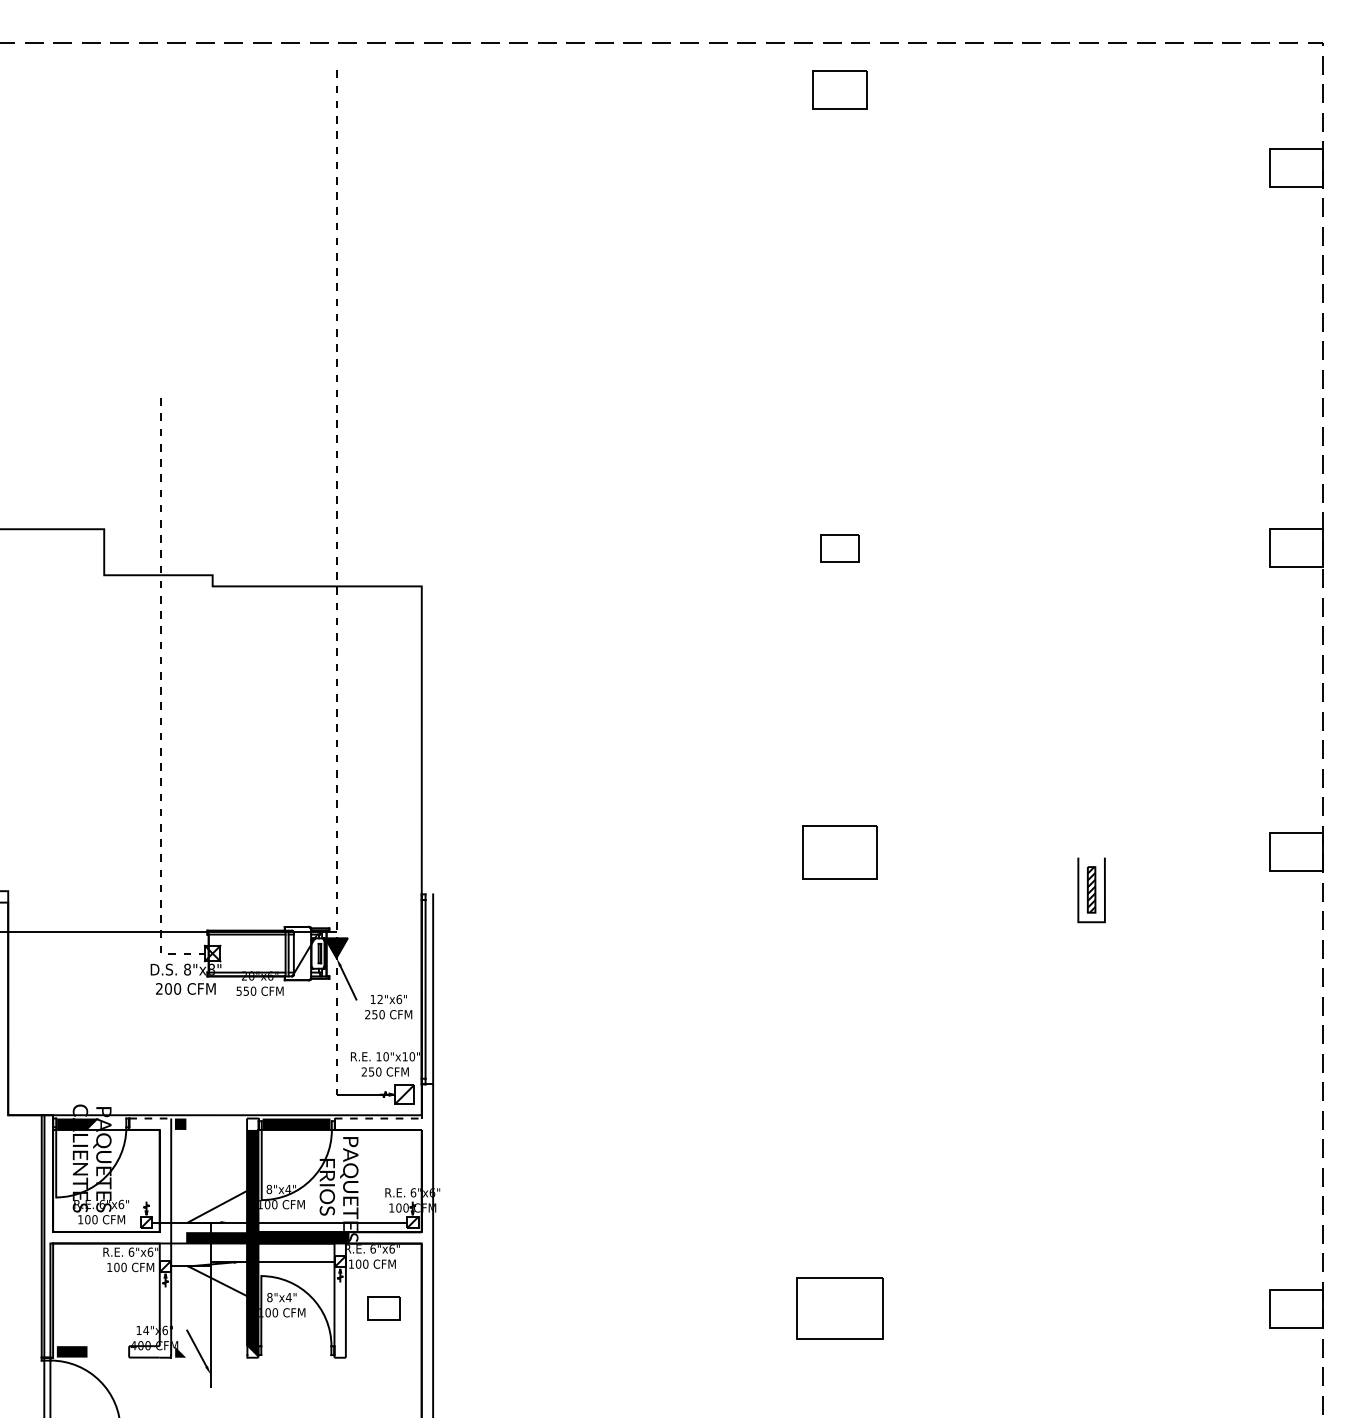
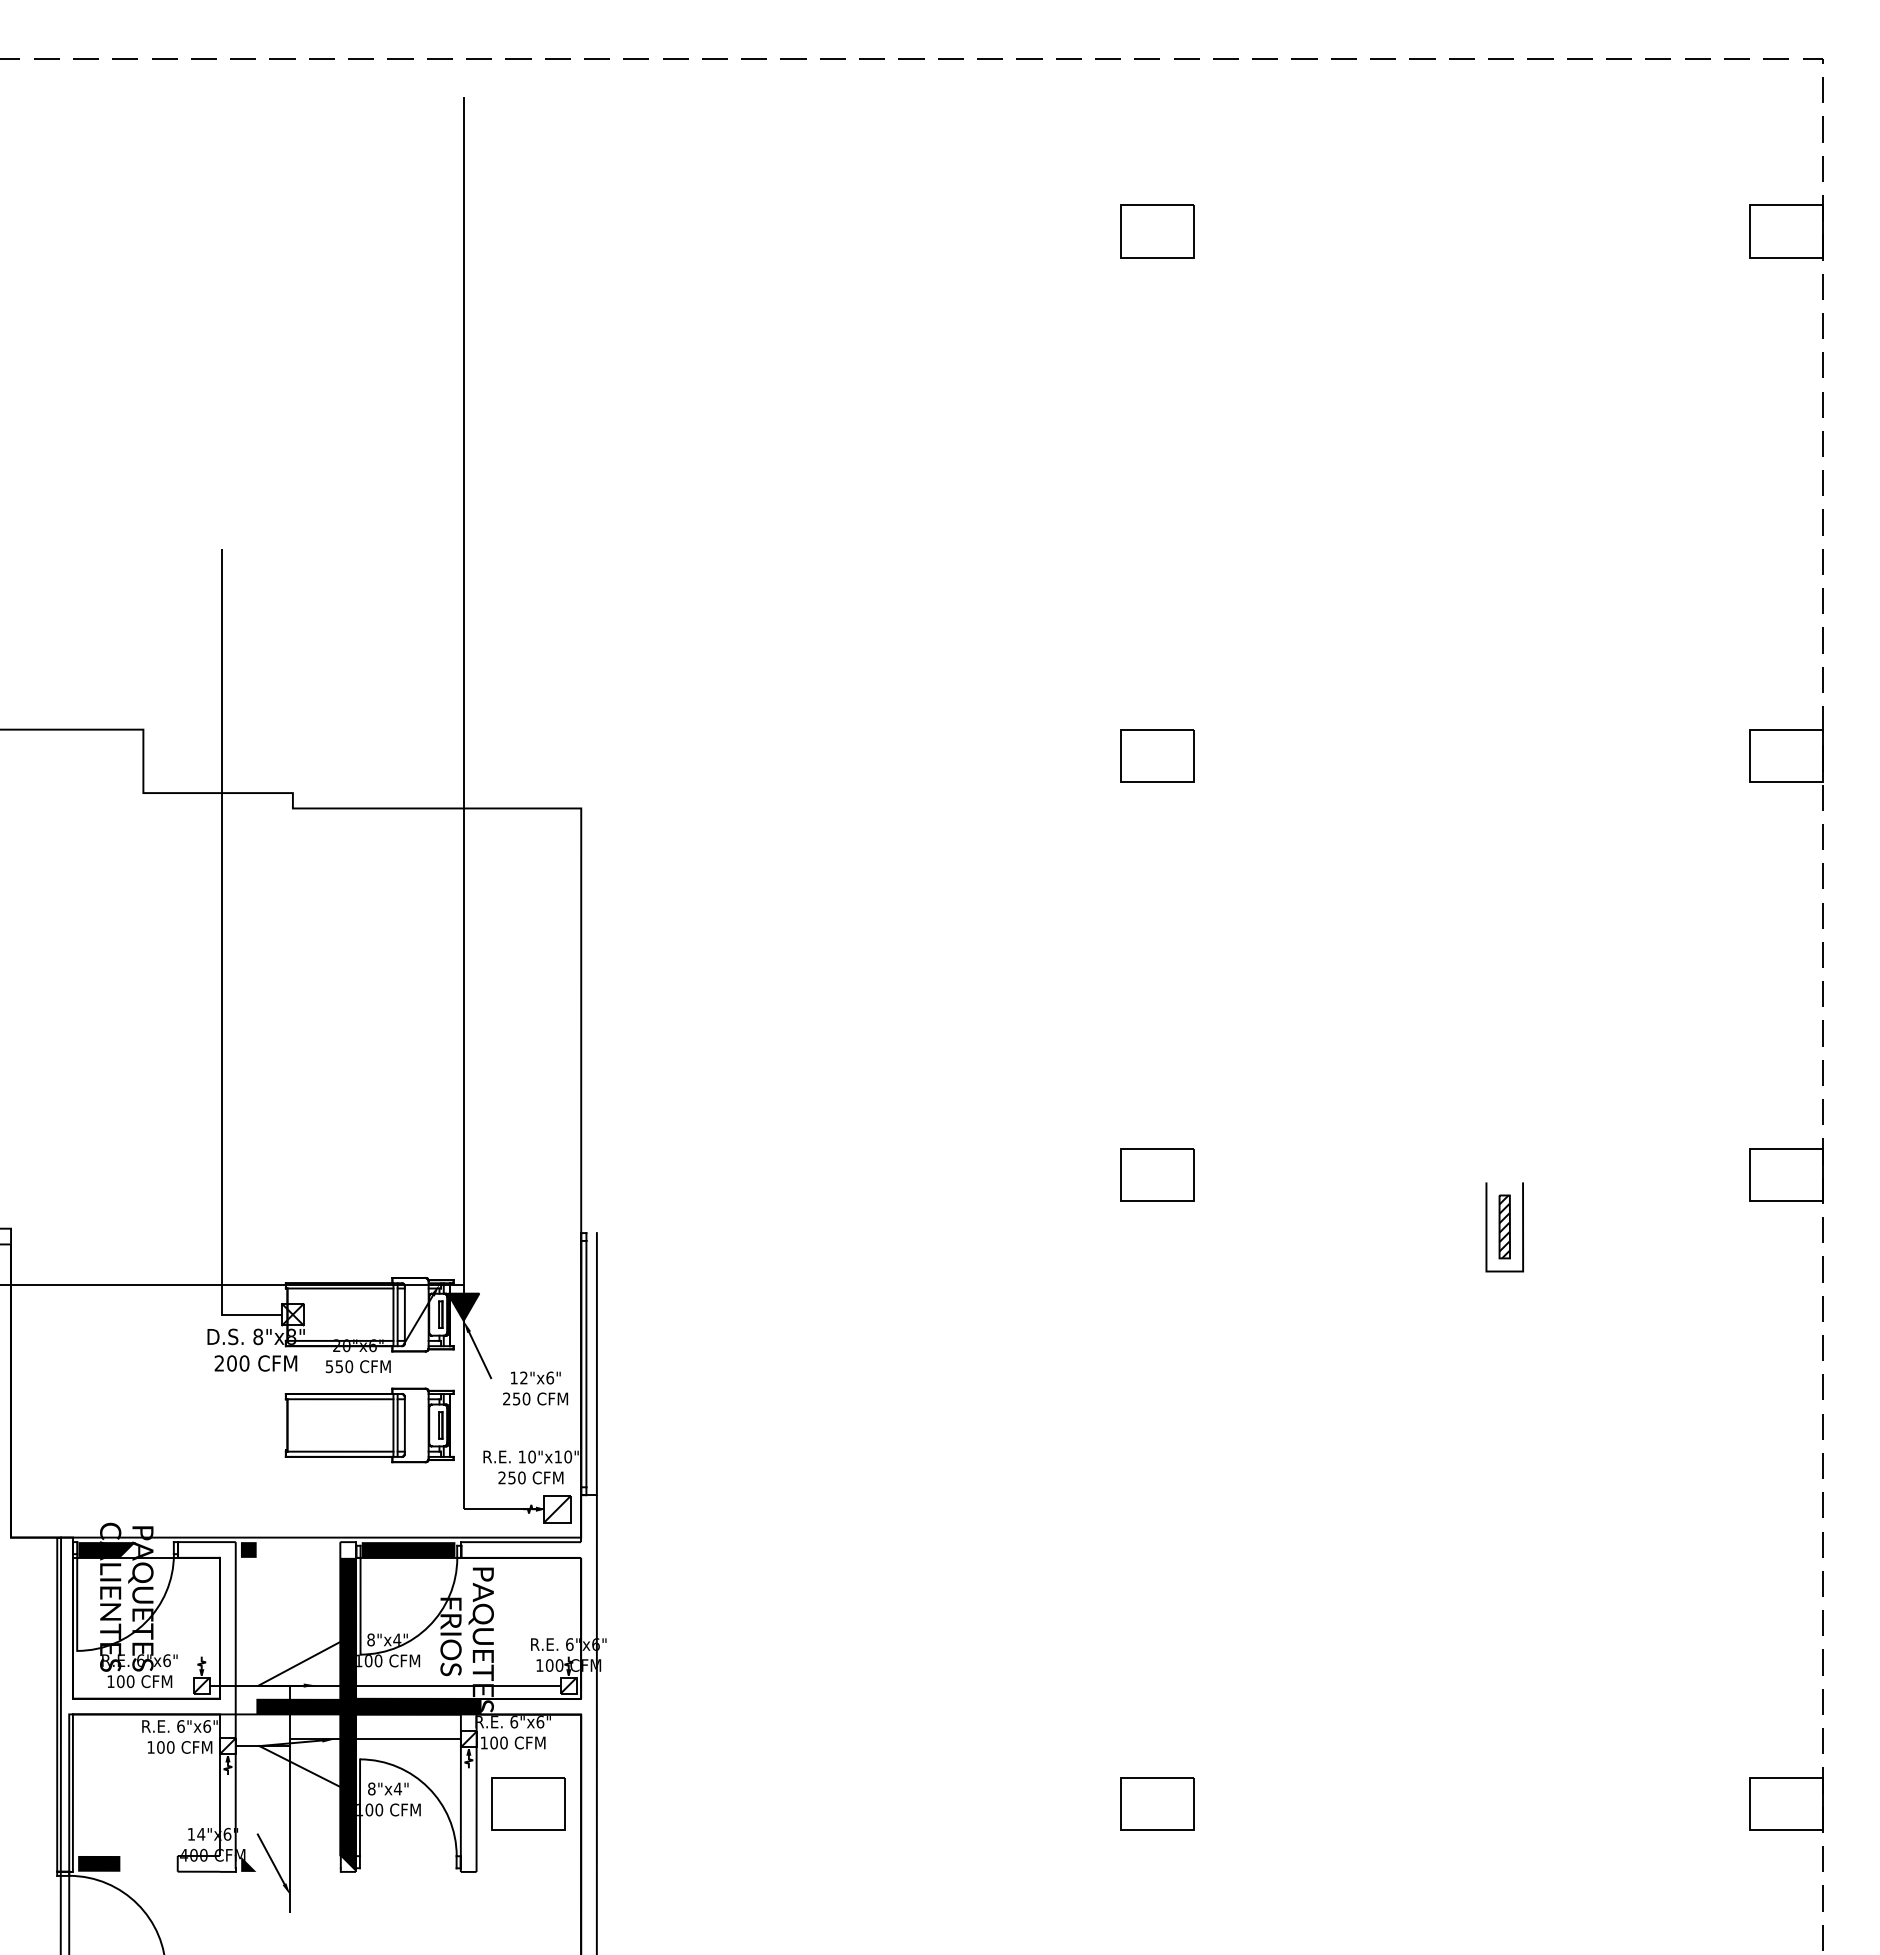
part: (839, 90) -> (1157, 231), moved
part: (839, 547) -> (1157, 755), size x1.43
line: (336, 582) -> (463, 803), dashed -> solid
line: (160, 698) -> (221, 962), dashed -> solid
part: (839, 851) -> (1157, 1174), size x0.71
part: (268, 1033) -> (369, 1425), added
line: (149, 1118) -> (206, 1542), dashed -> solid
line: (378, 1118) -> (521, 1542), dashed -> solid
part: (383, 1308) -> (528, 1803), size x1.67
part: (839, 1308) -> (1157, 1803), size x0.62

